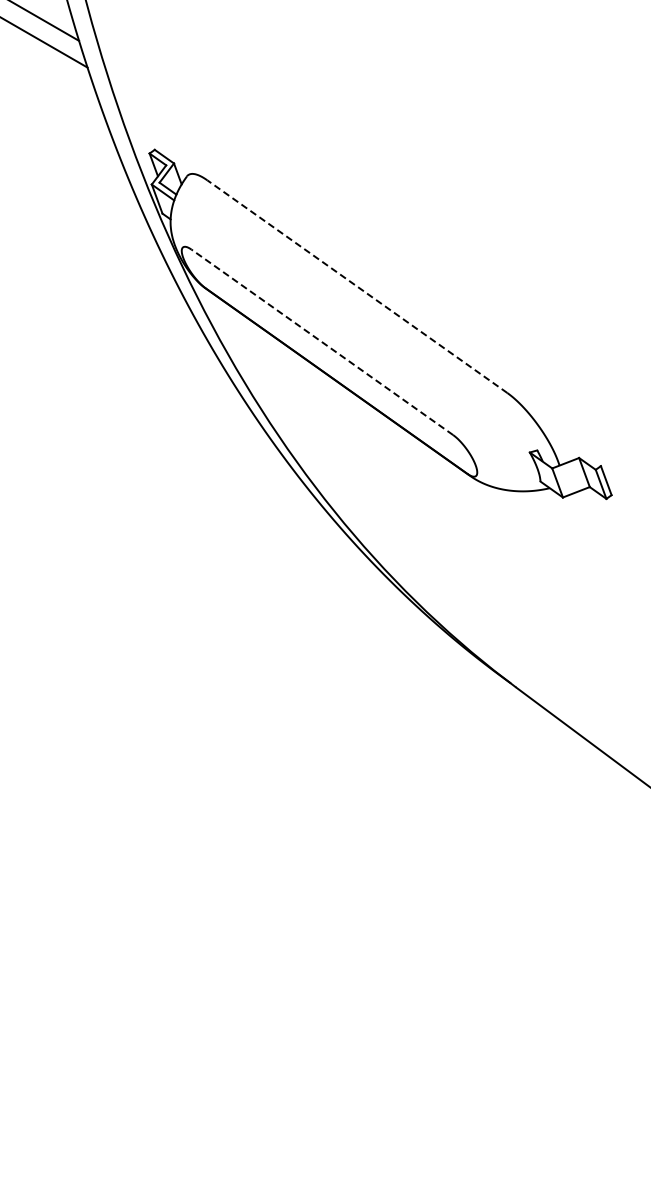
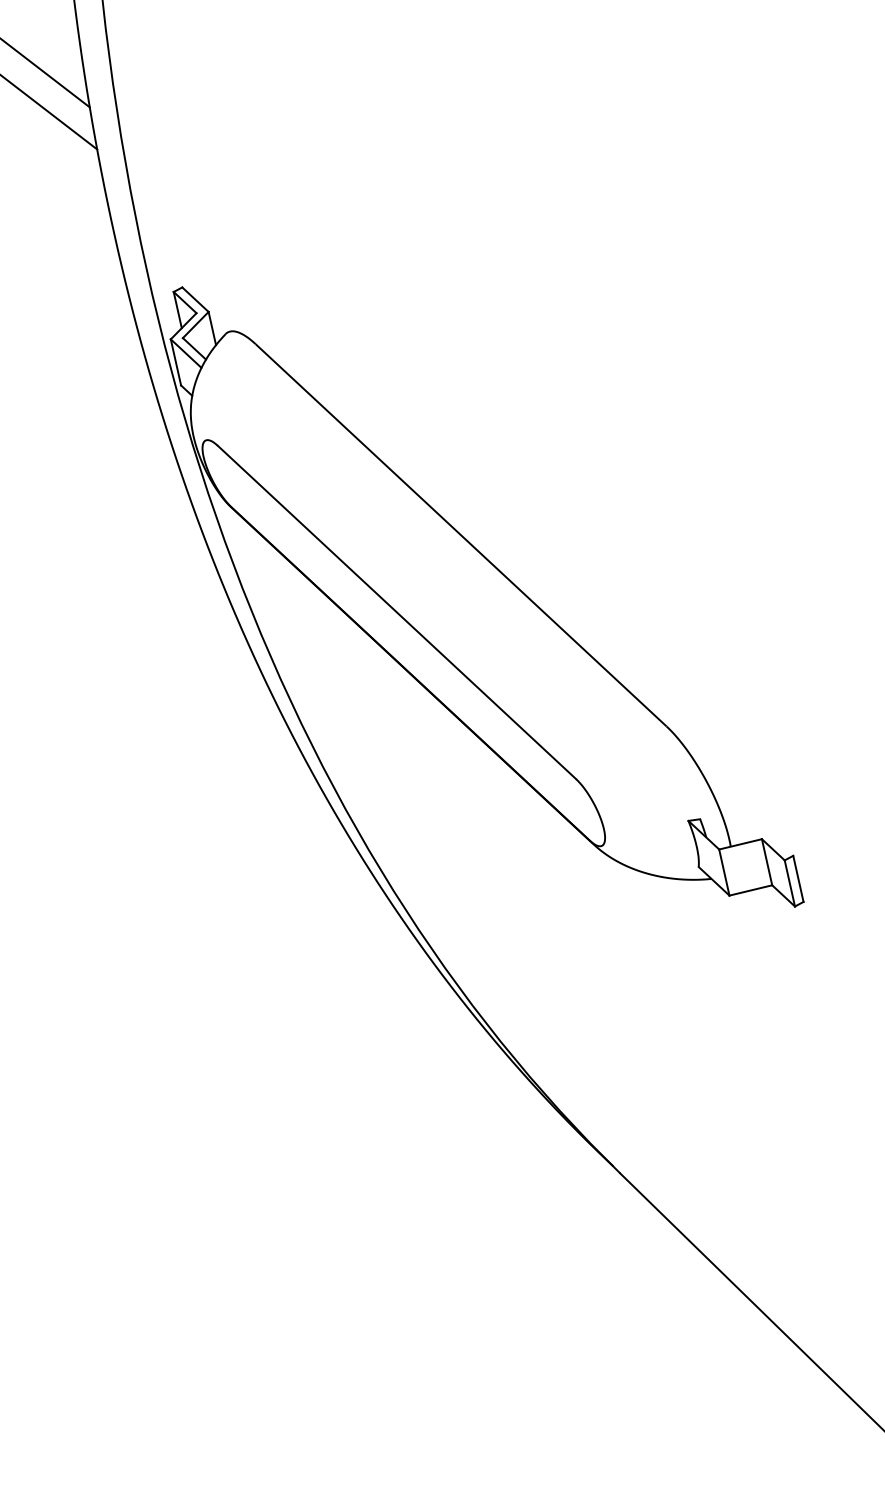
line: (357, 286) -> (461, 535), dashed -> solid
line: (322, 342) -> (397, 612), dashed -> solid

